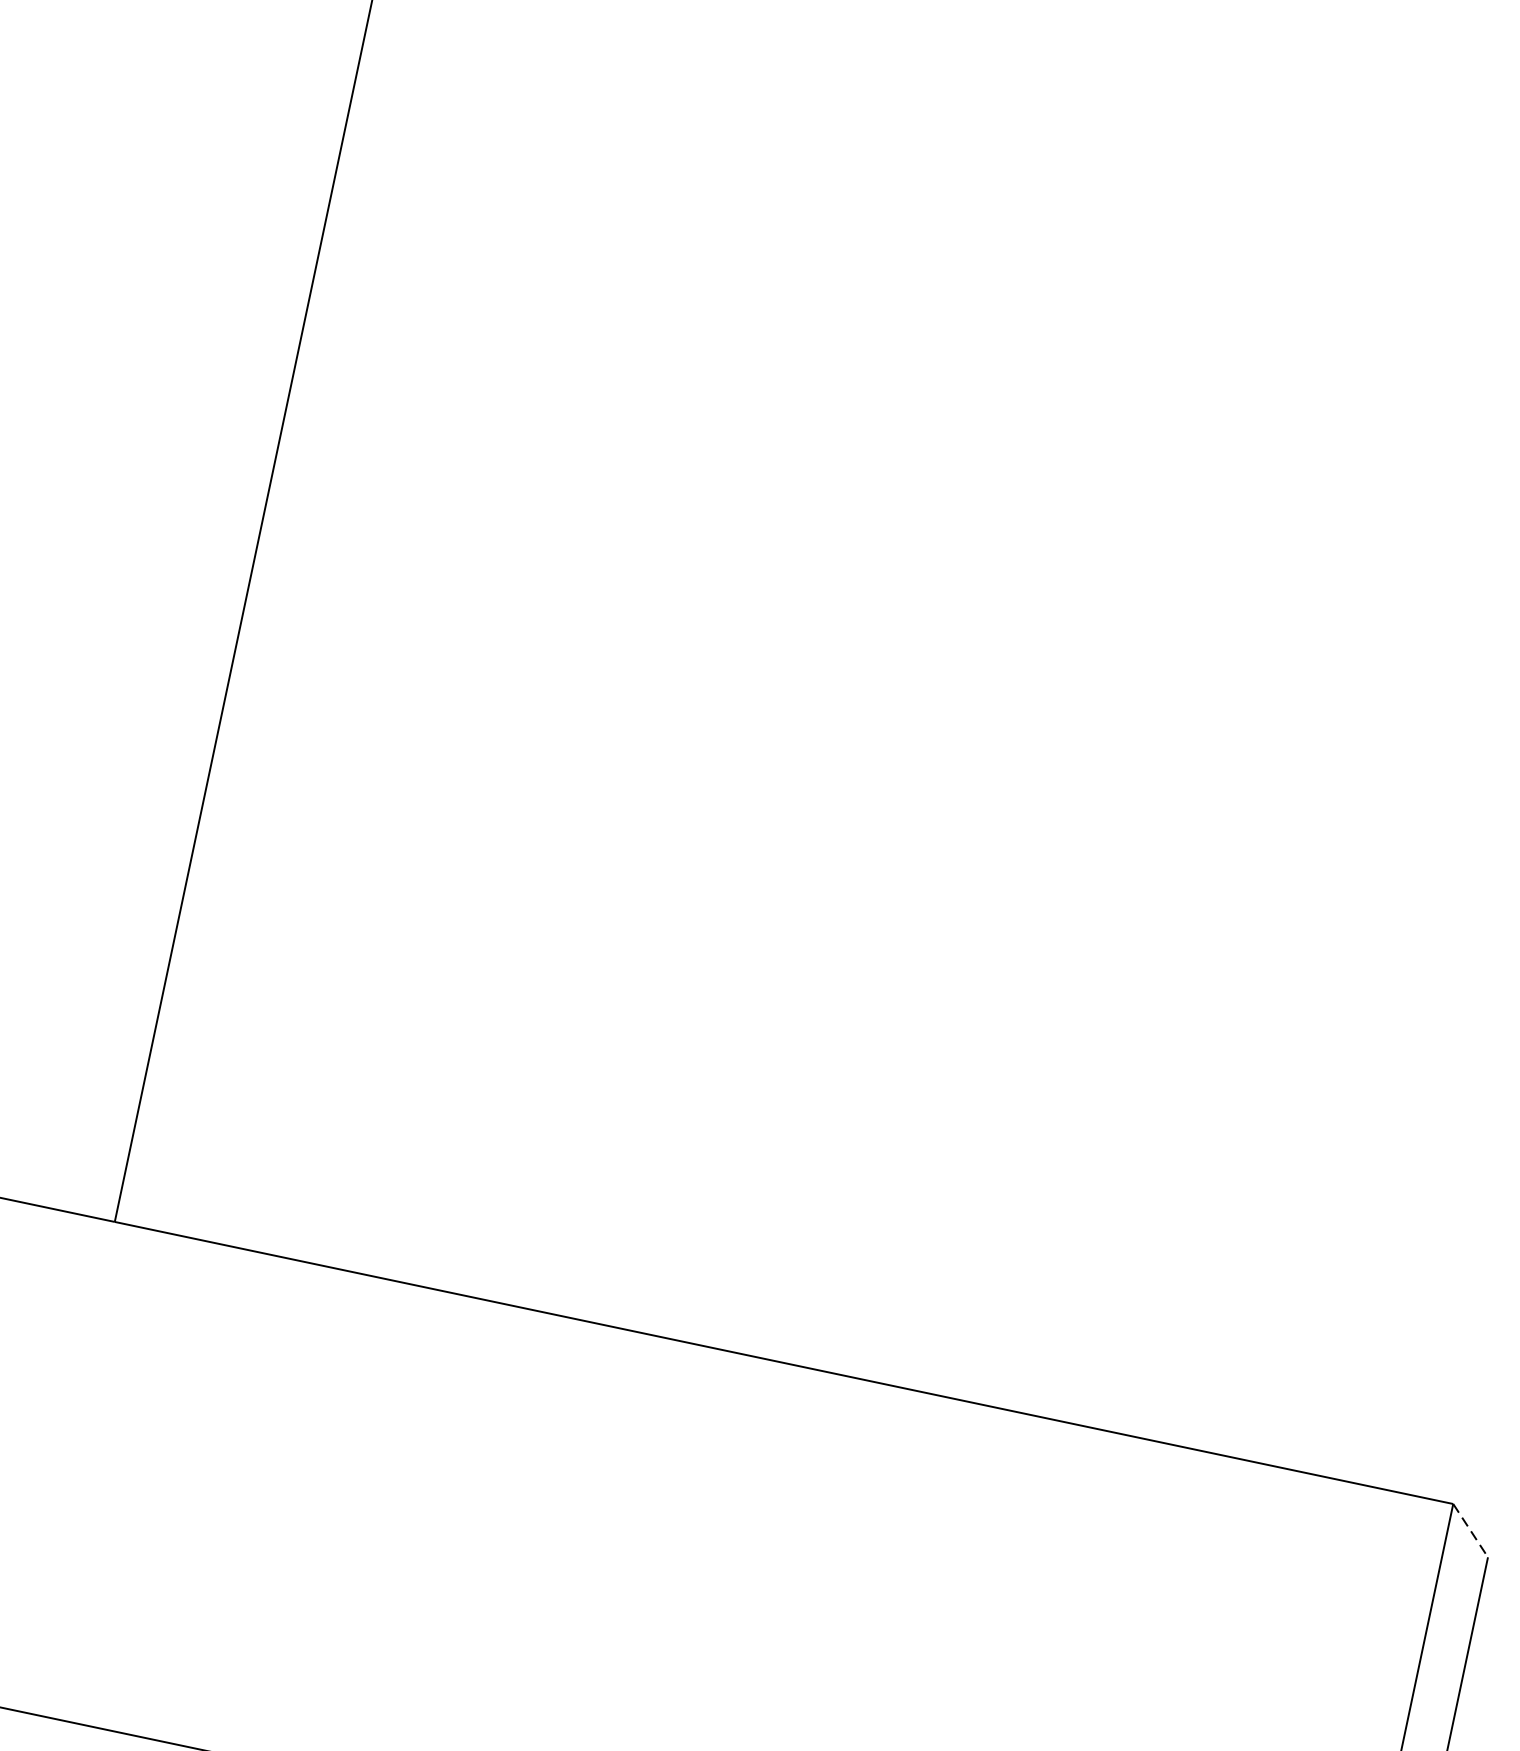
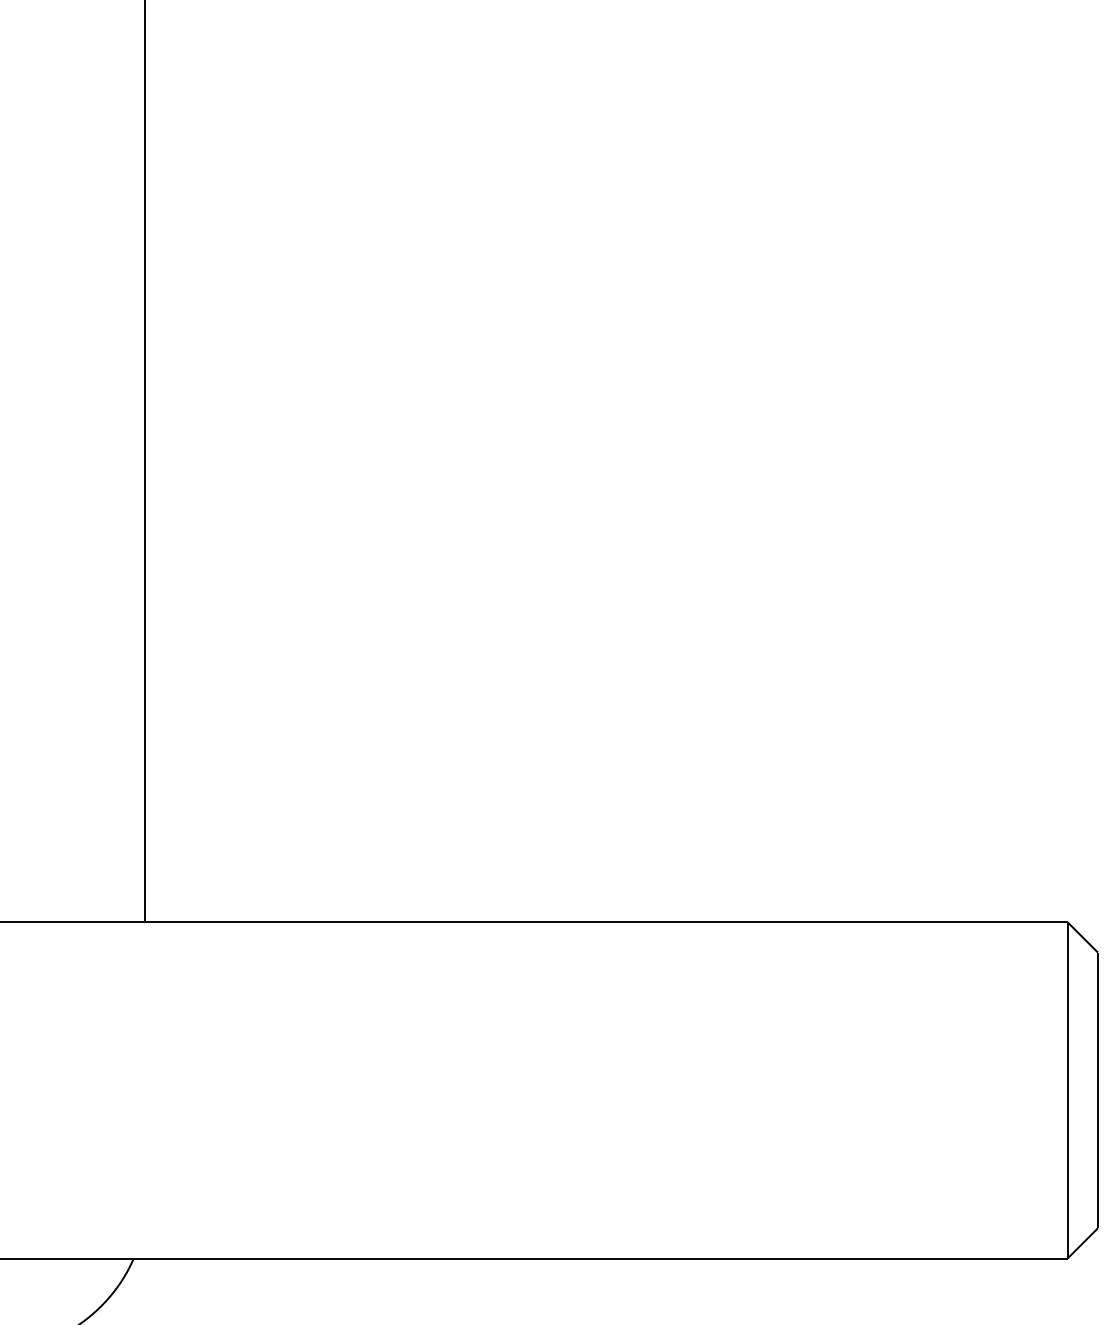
line: (1471, 1530) -> (1083, 937), dashed -> solid

